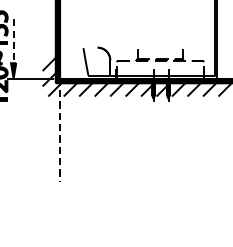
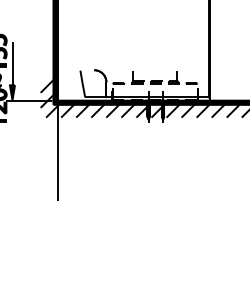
line: (13, 41) -> (12, 64), dashed -> solid
line: (59, 131) -> (57, 151), dashed -> solid

